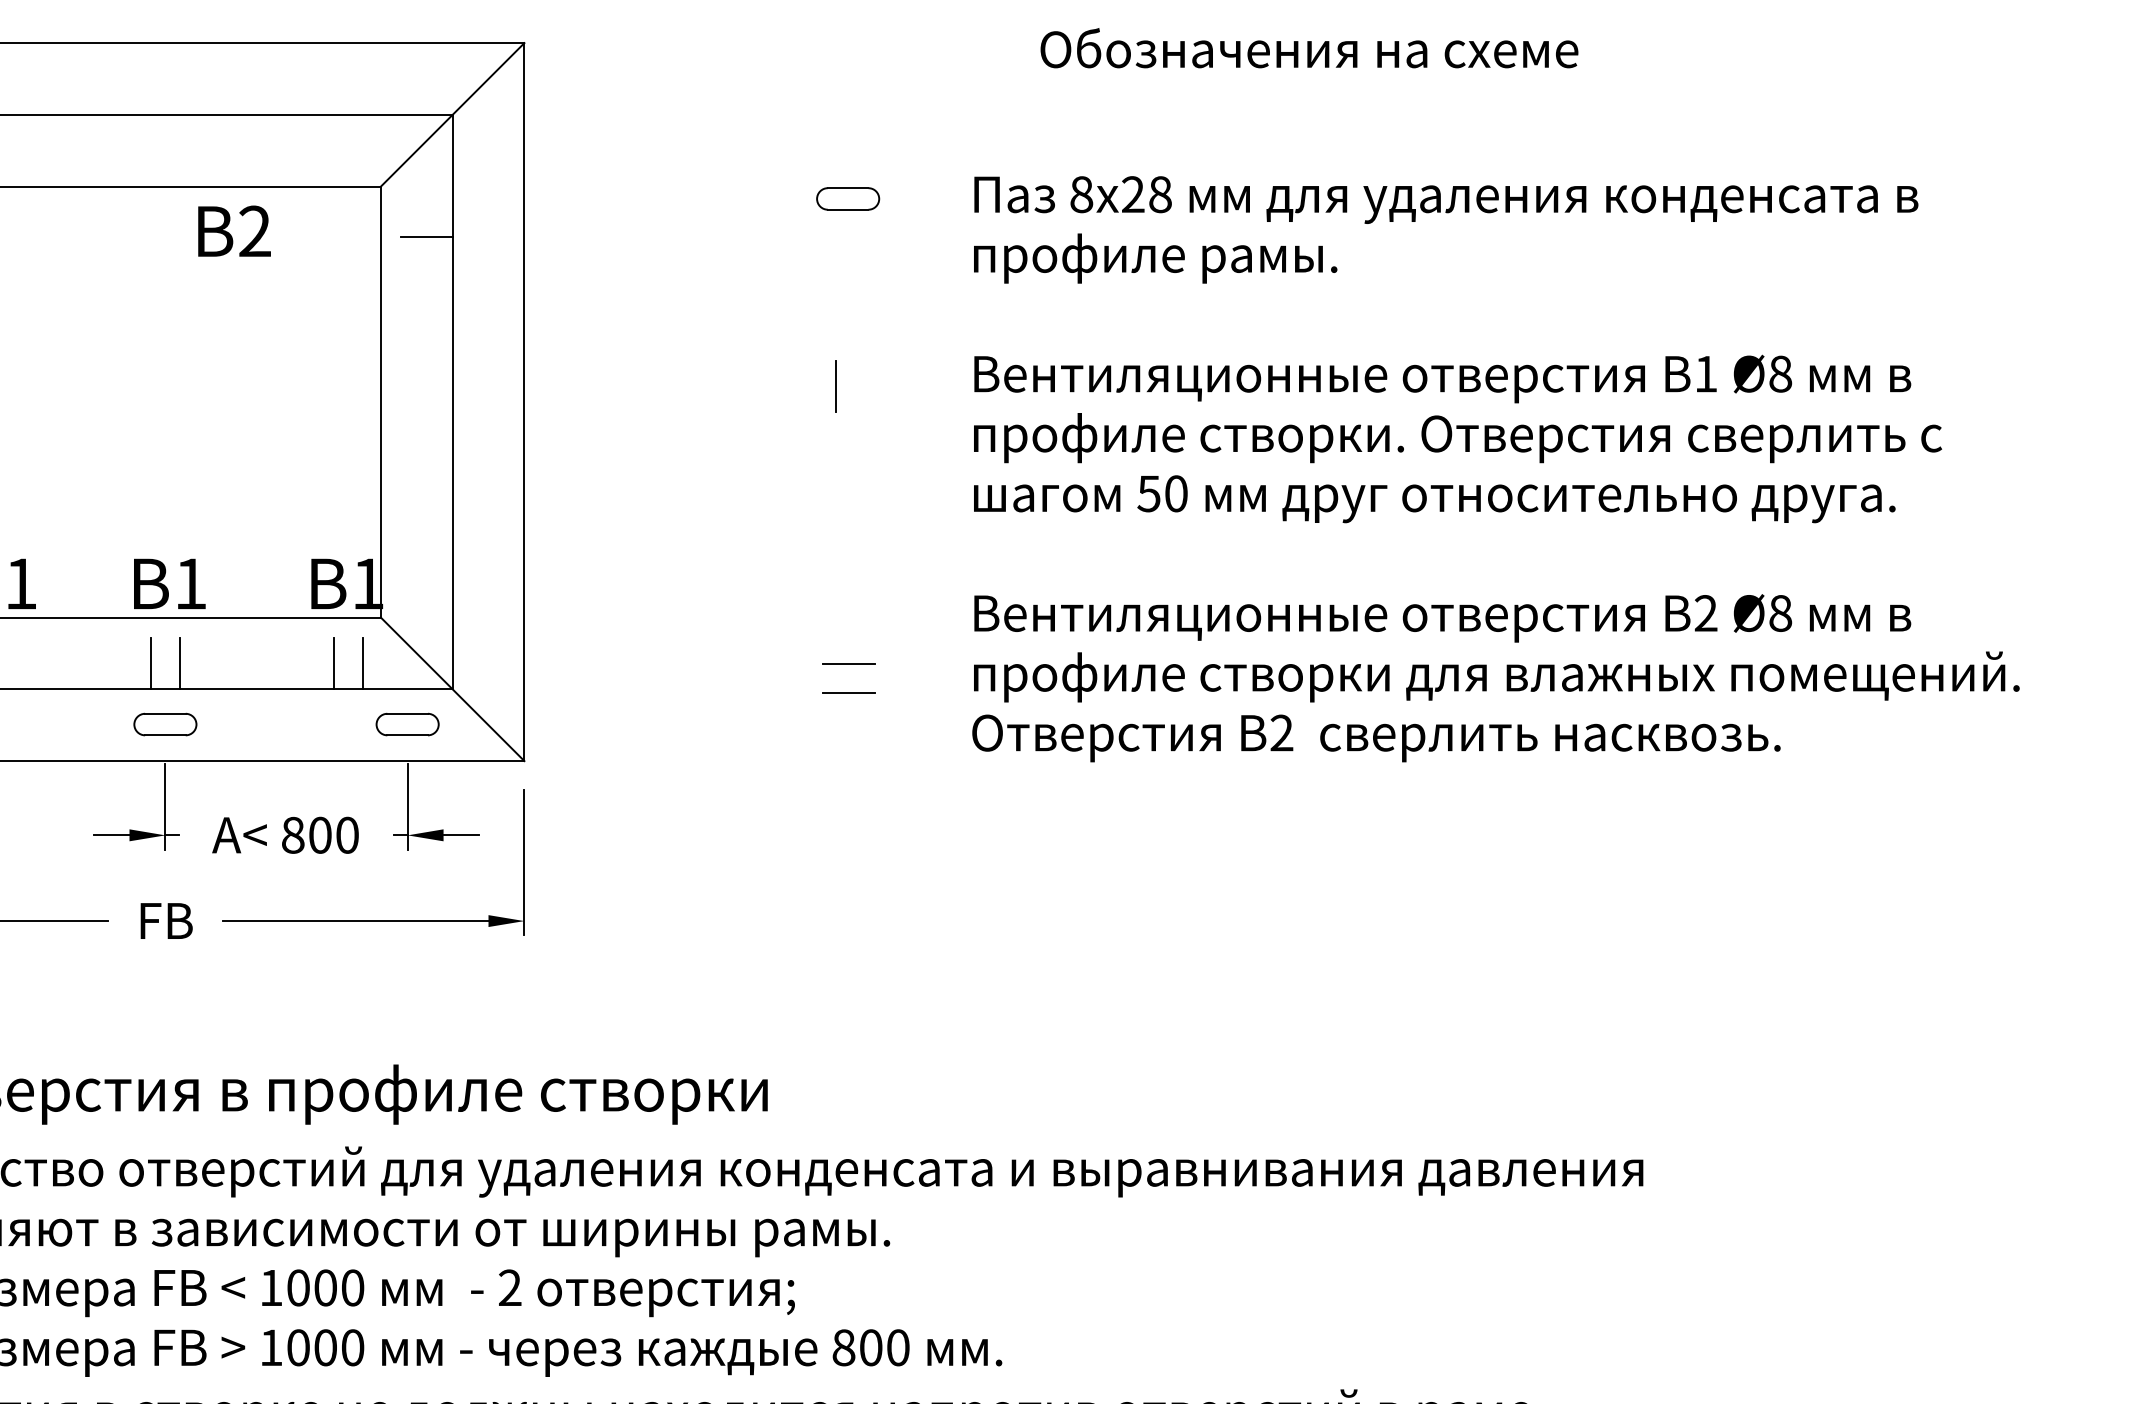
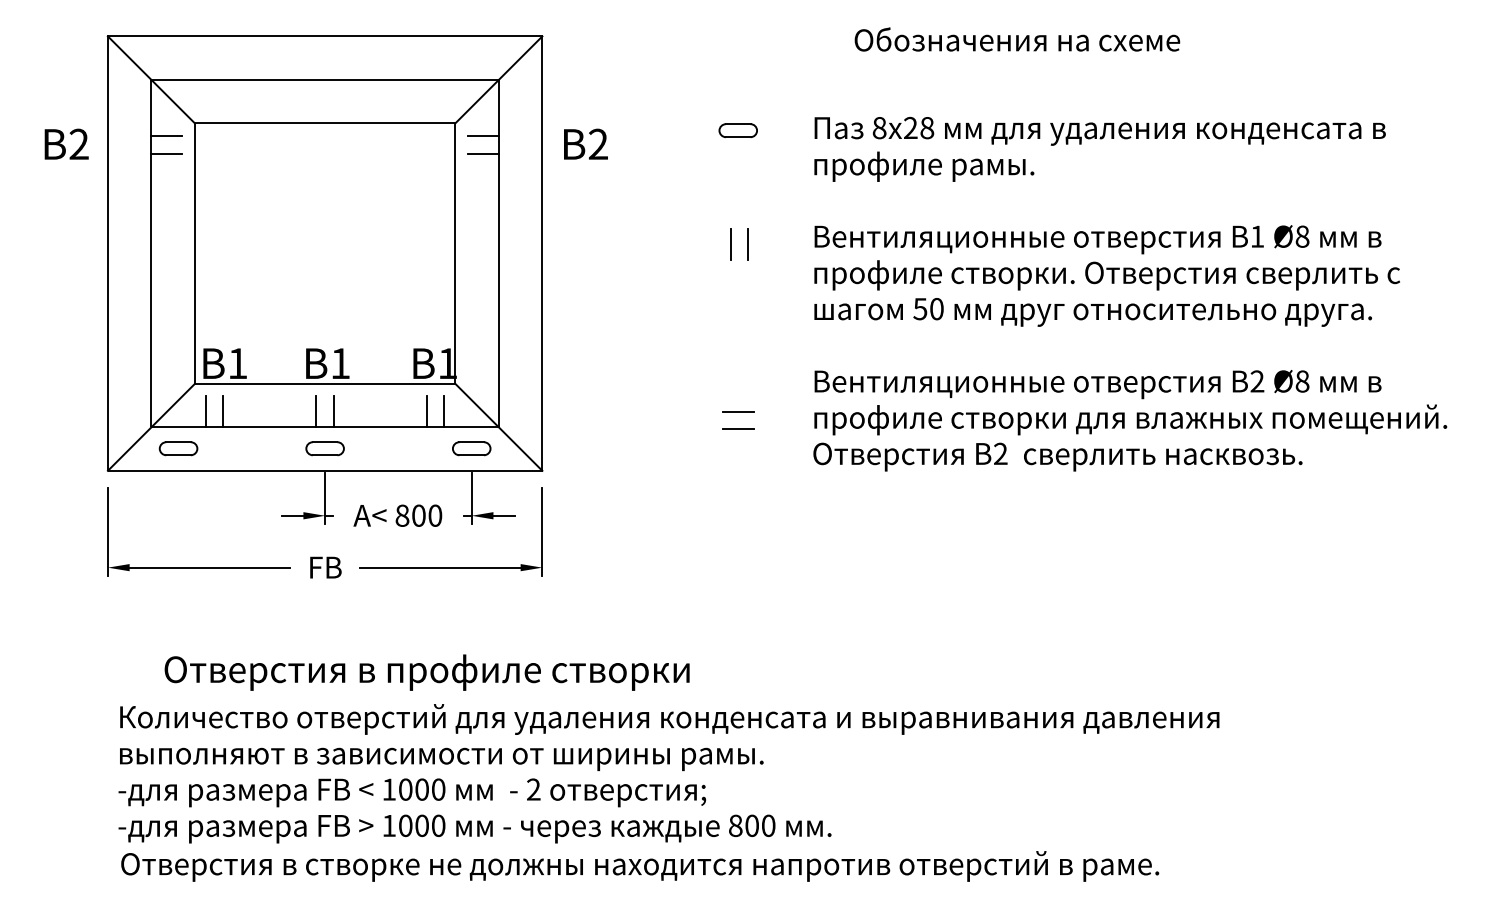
line: (425, 208) -> (482, 136), added
text: (233, 230) -> (585, 143), moved
line: (865, 385) -> (748, 243), added

